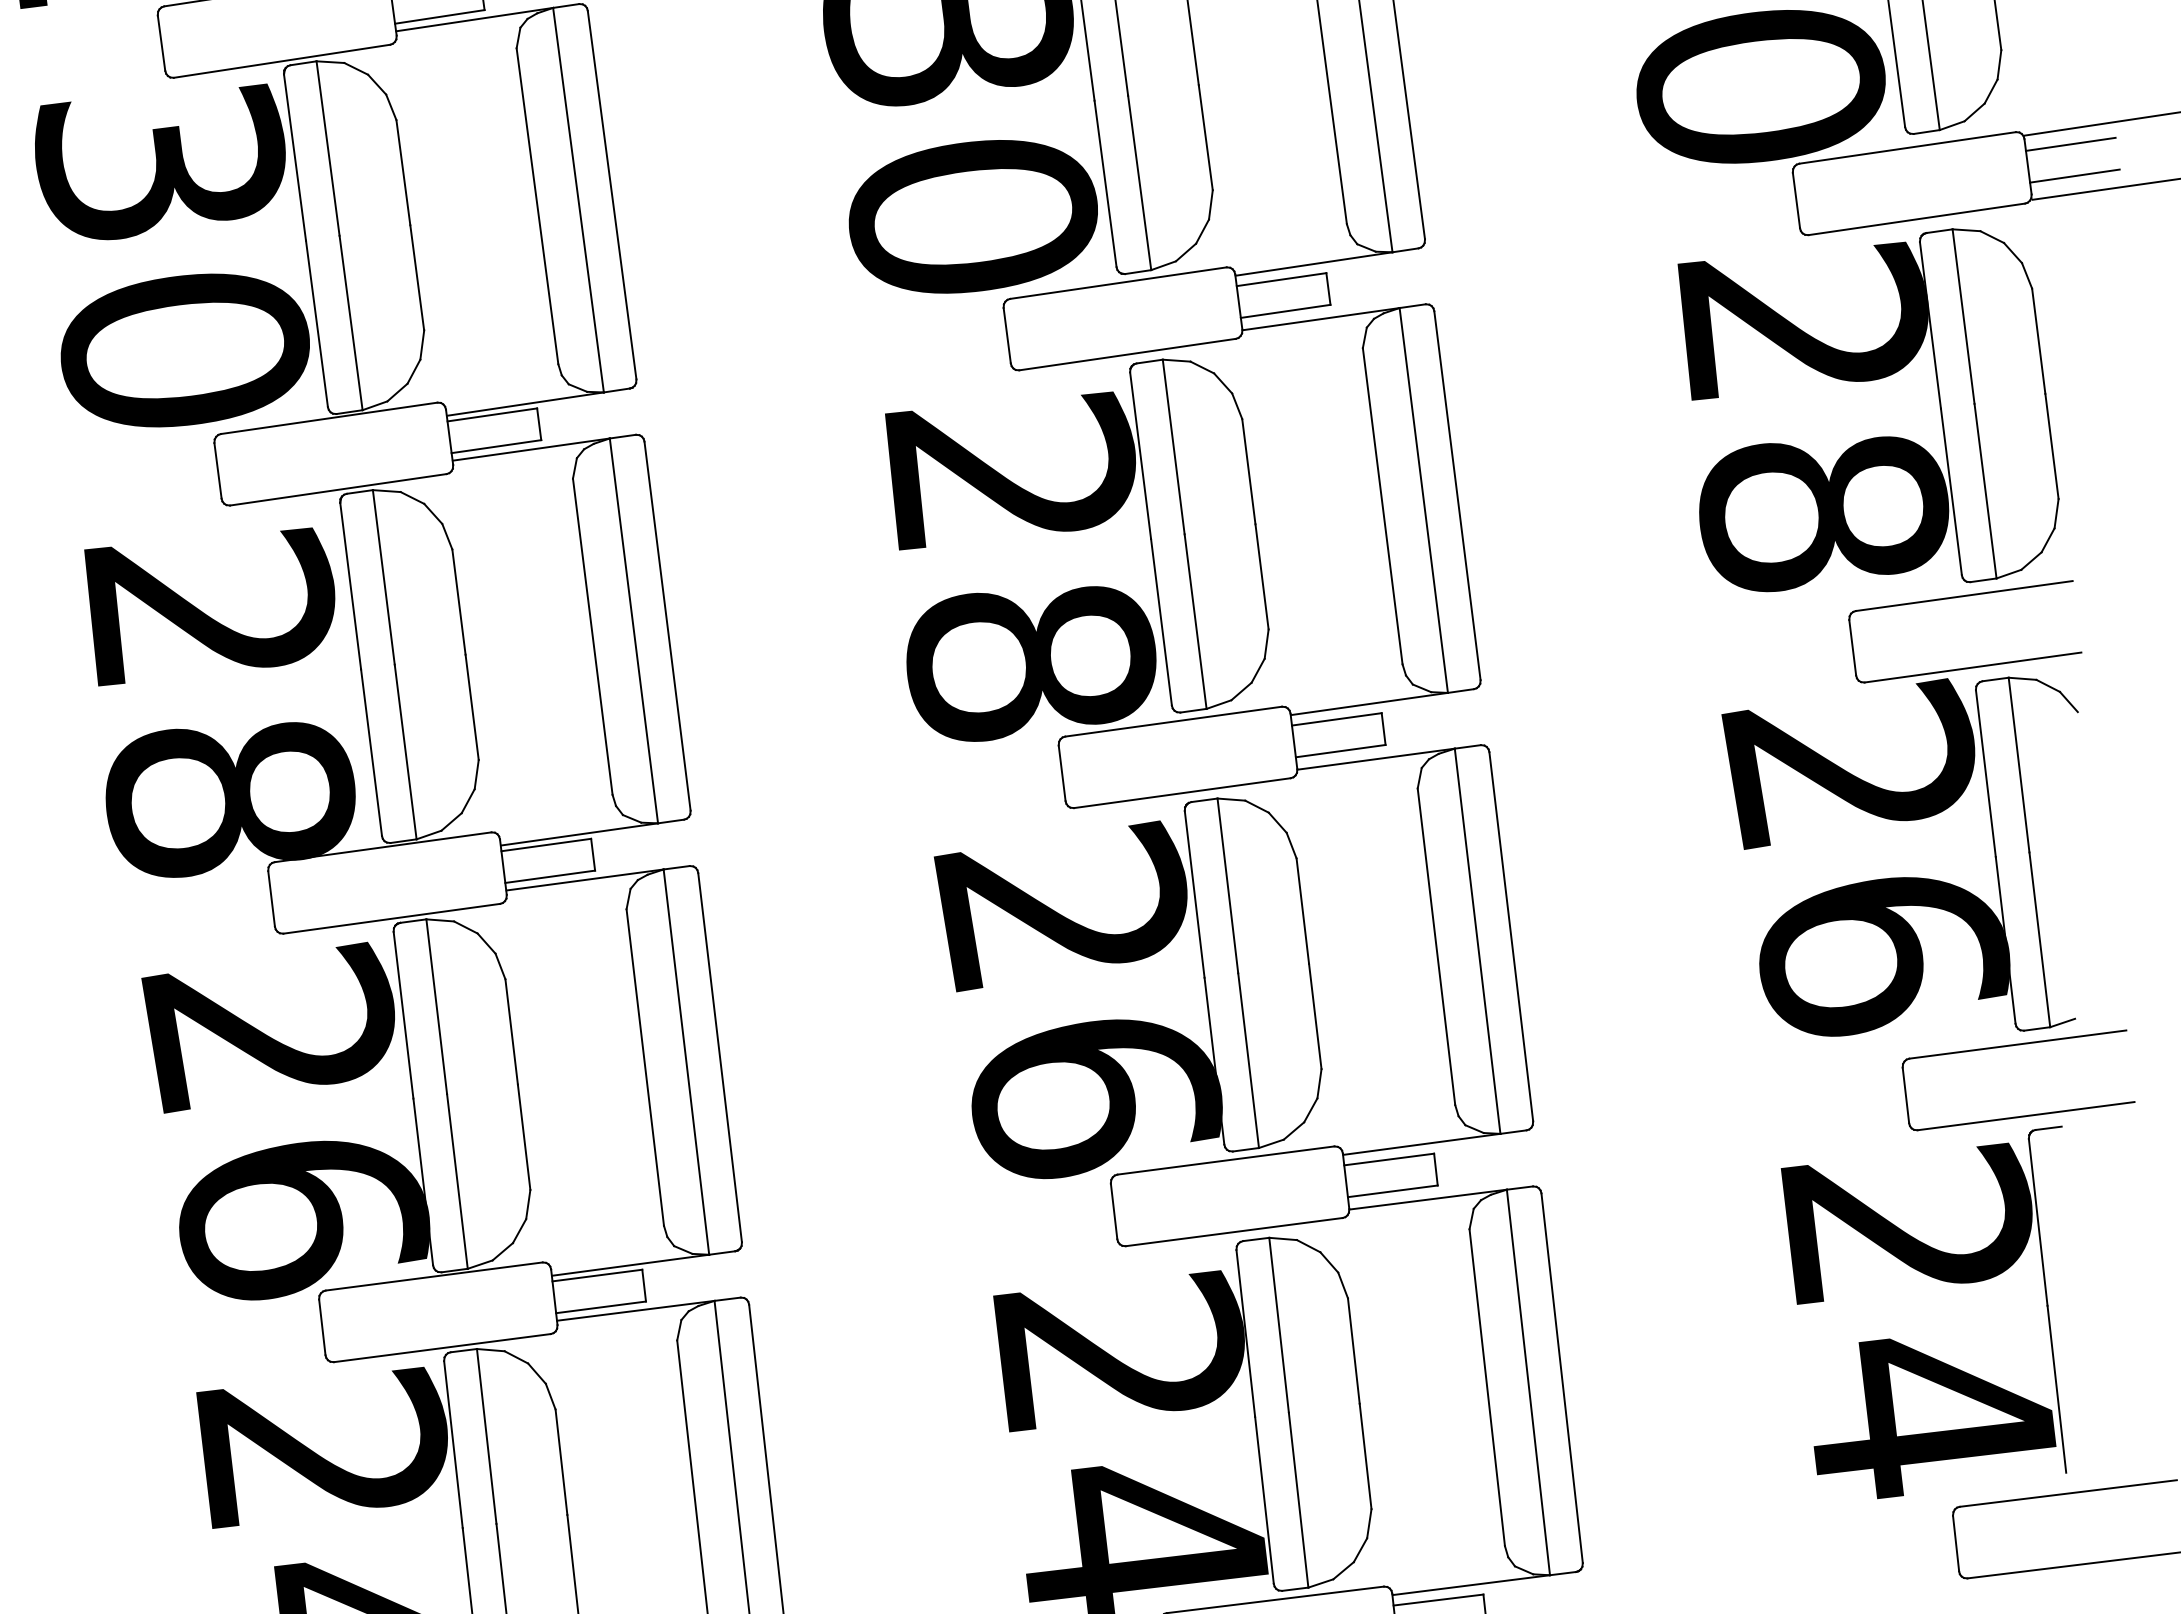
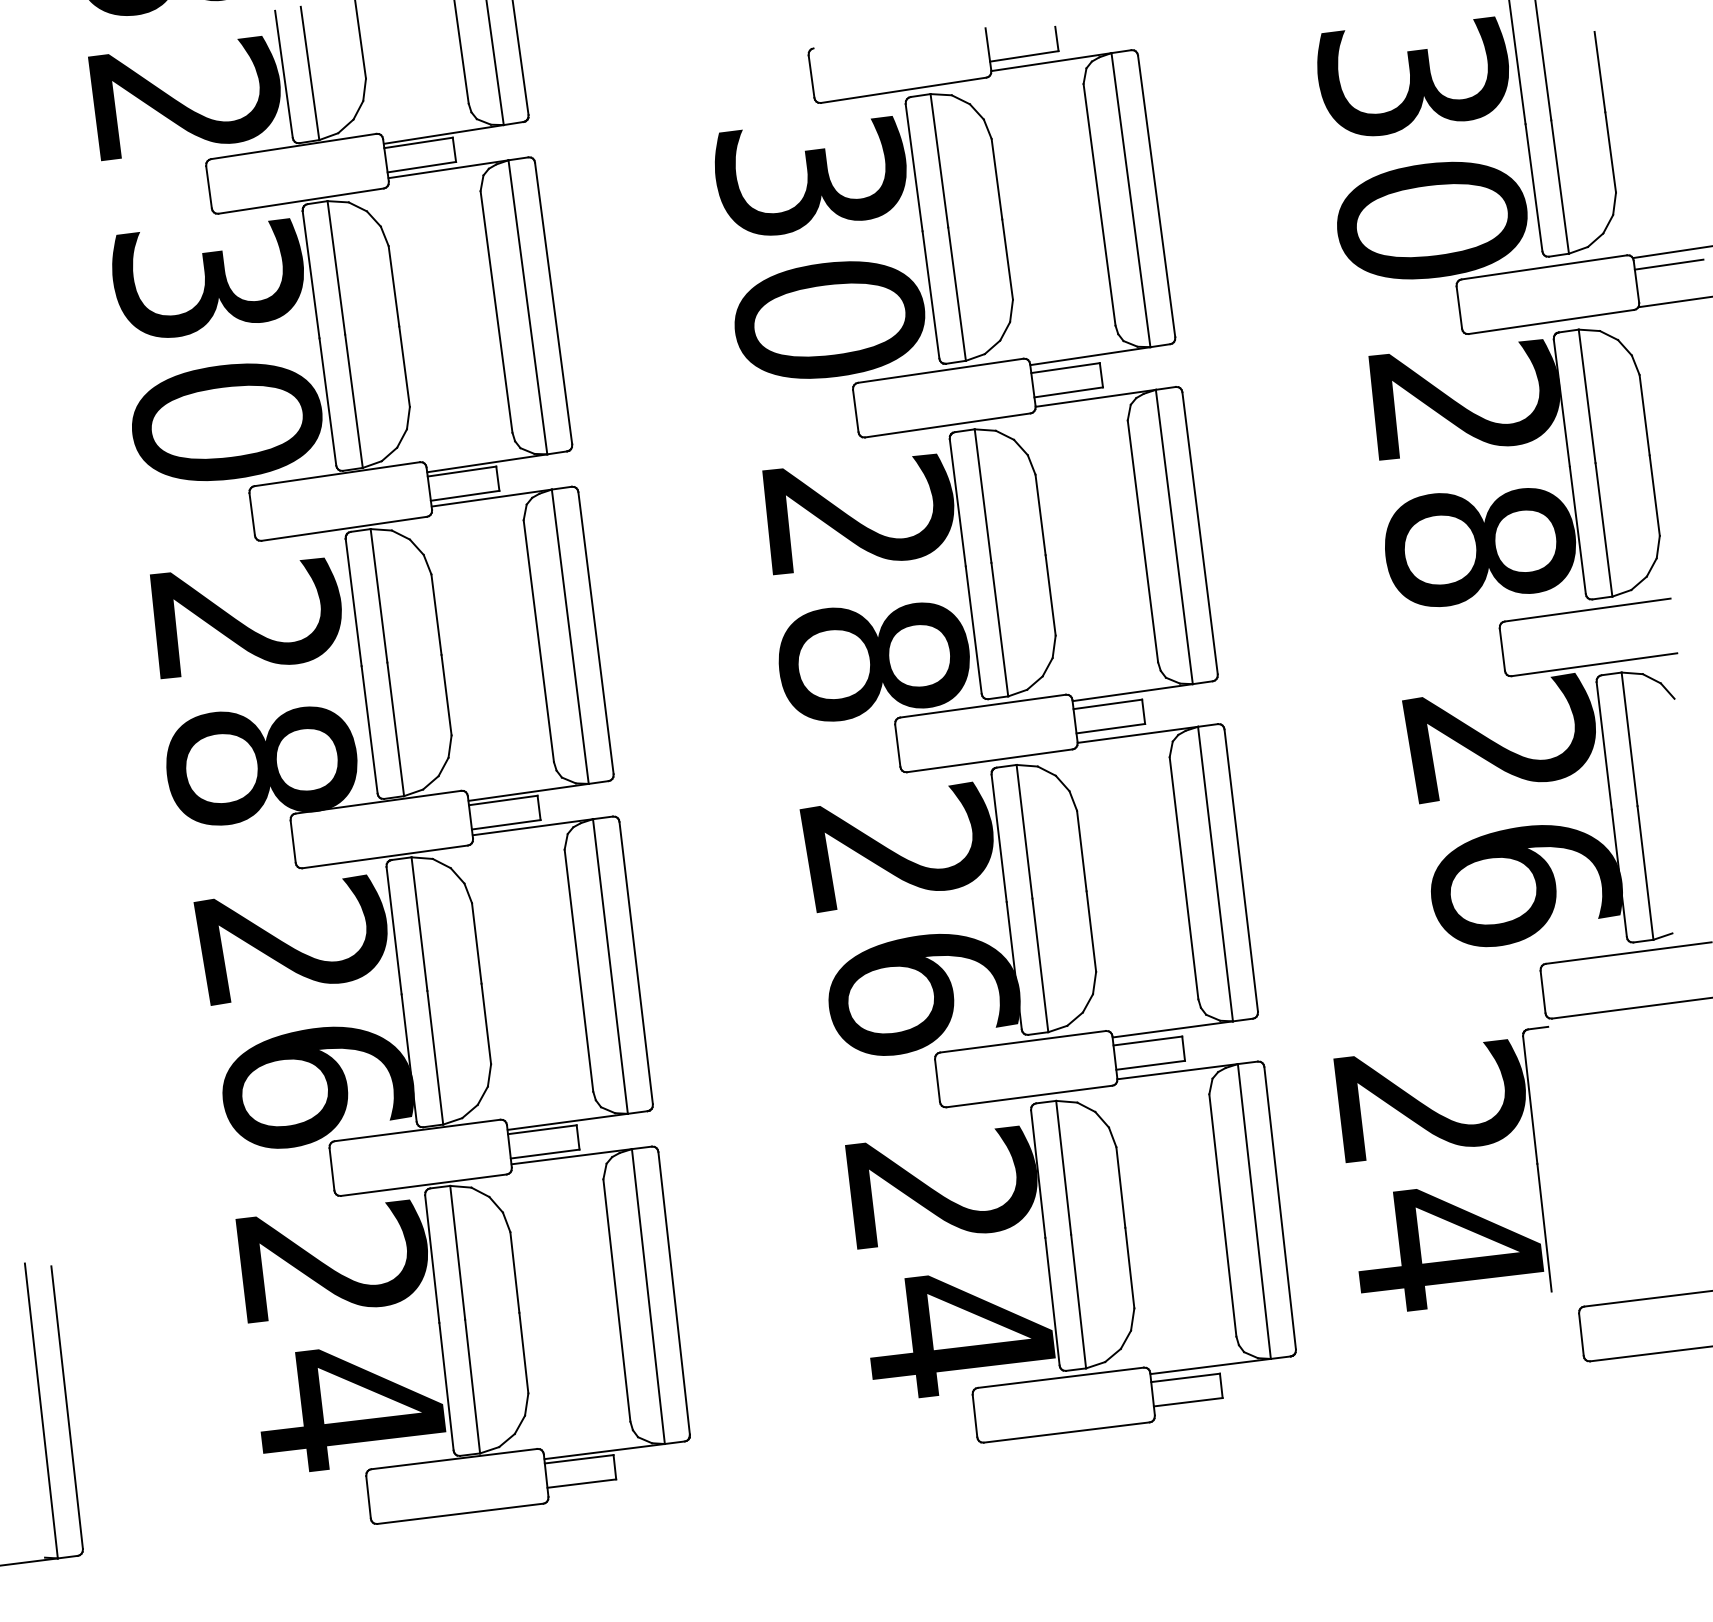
line: (2073, 175) -> (1671, 288), removed
part: (1935, 1279) -> (1451, 1143), moved

